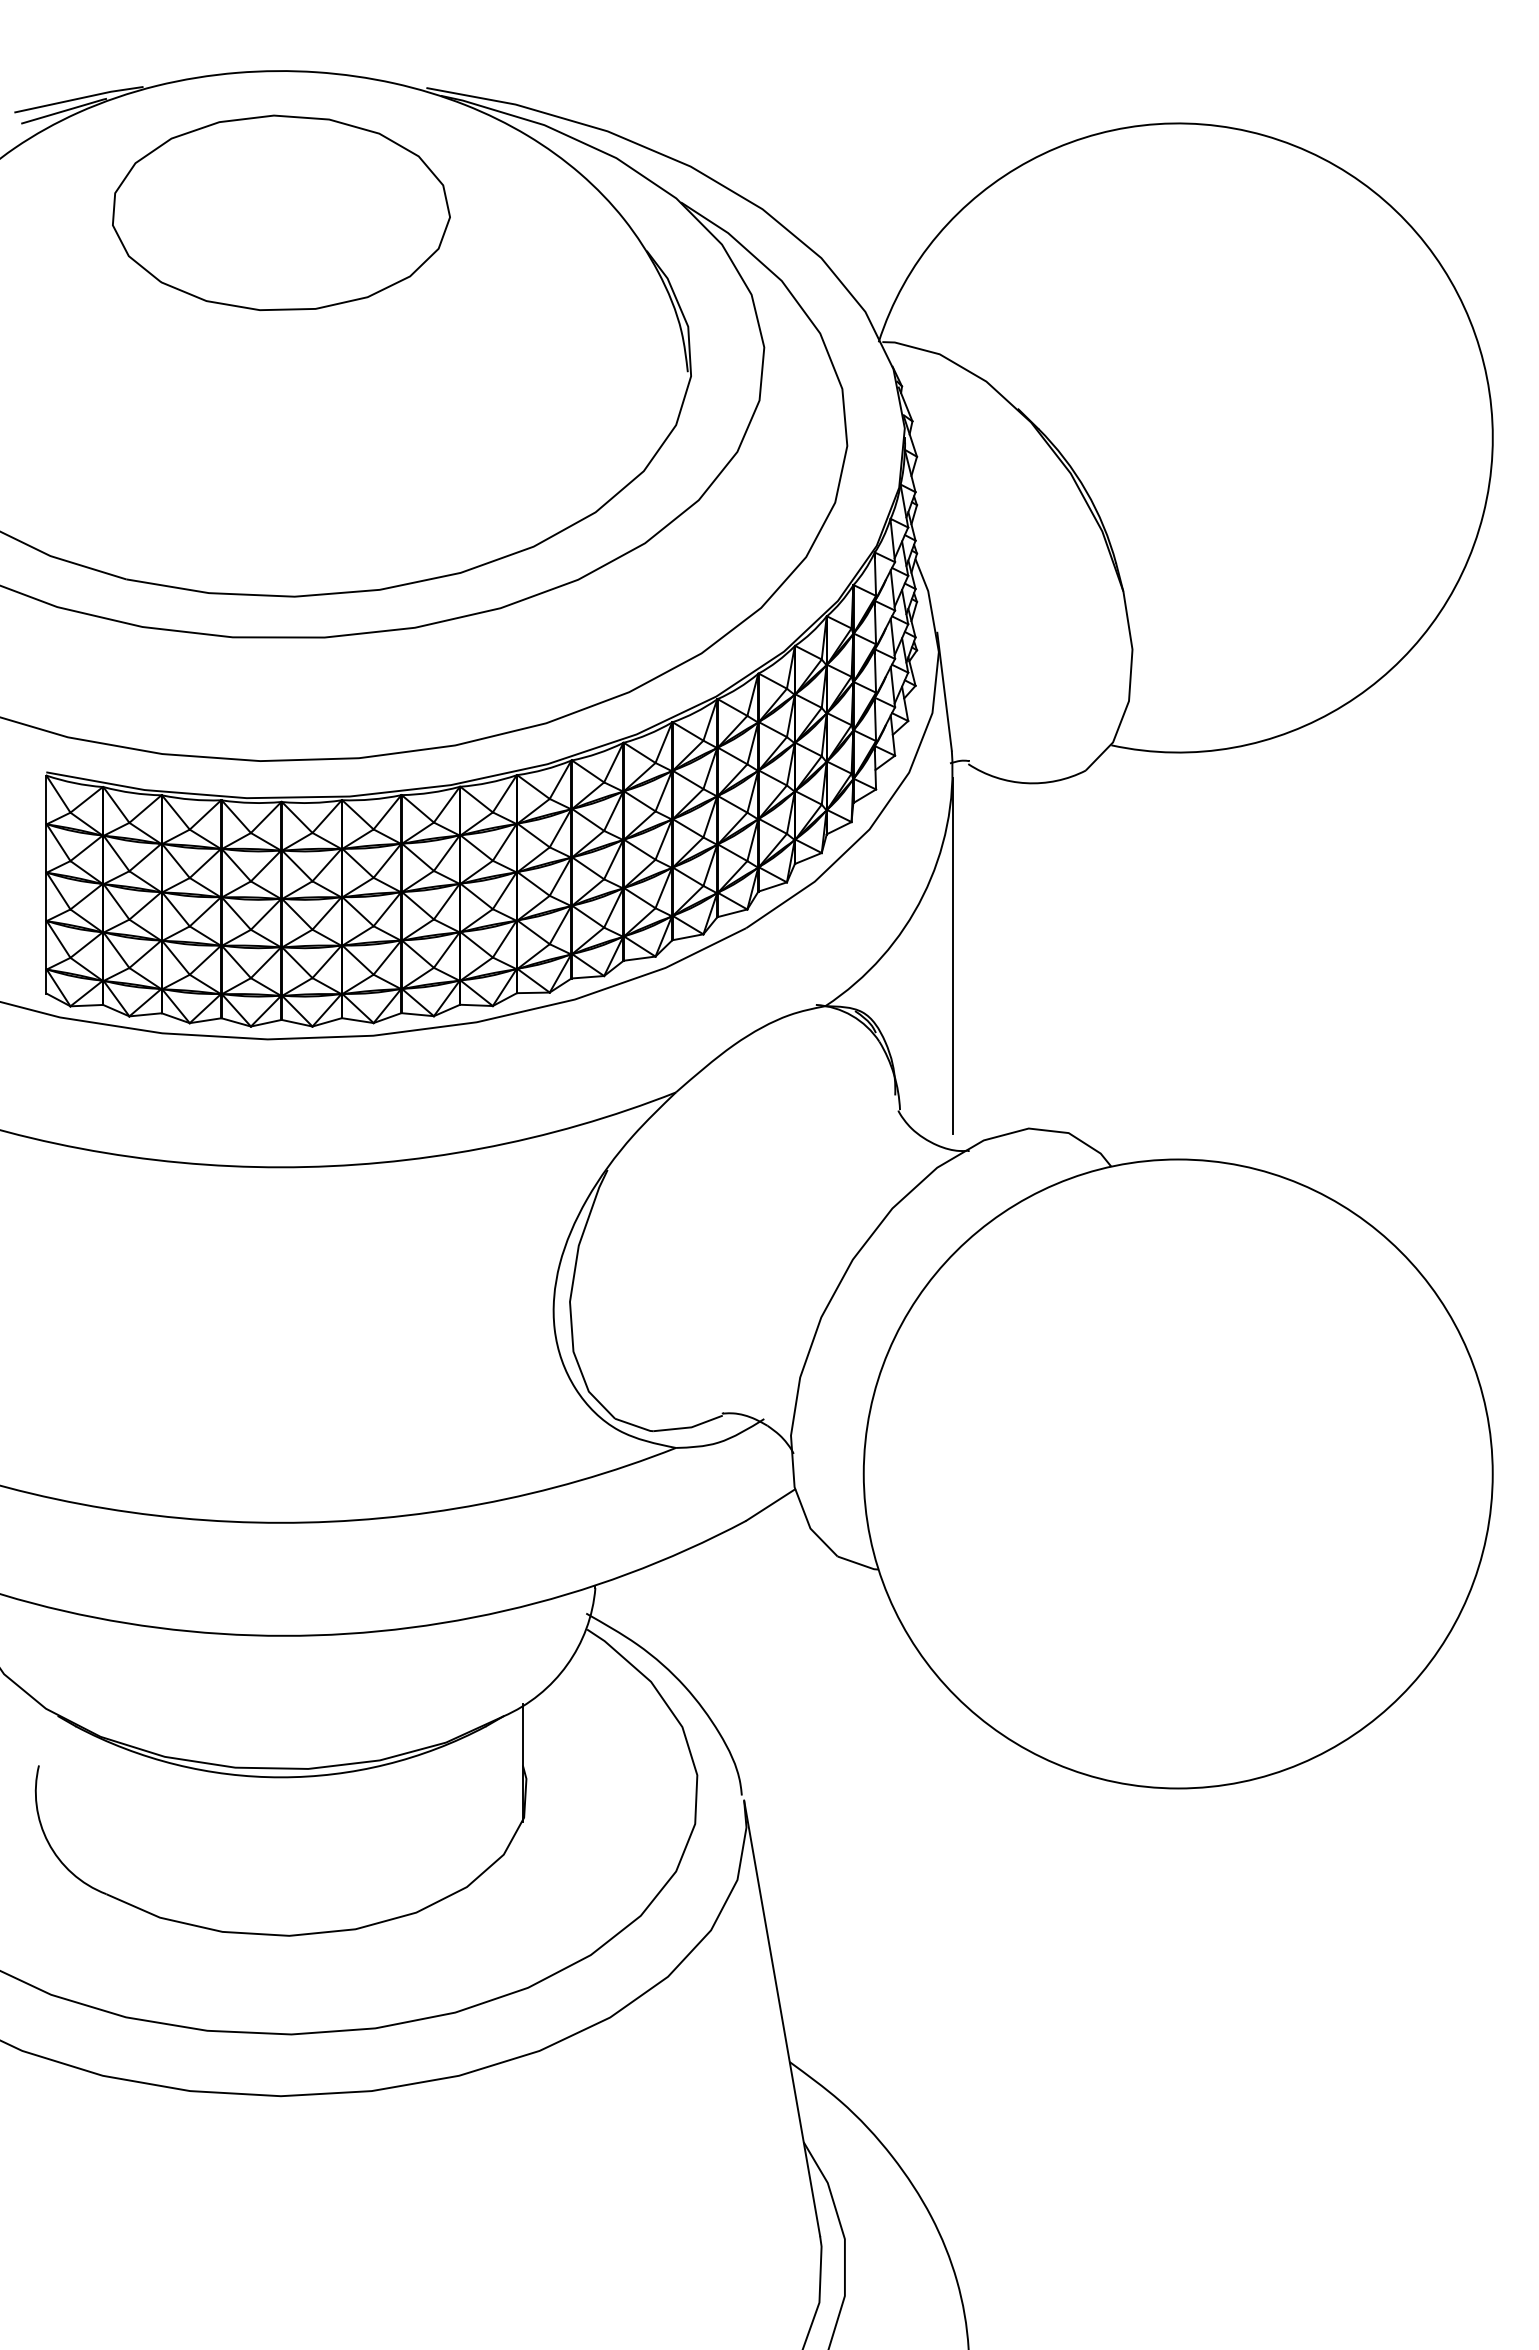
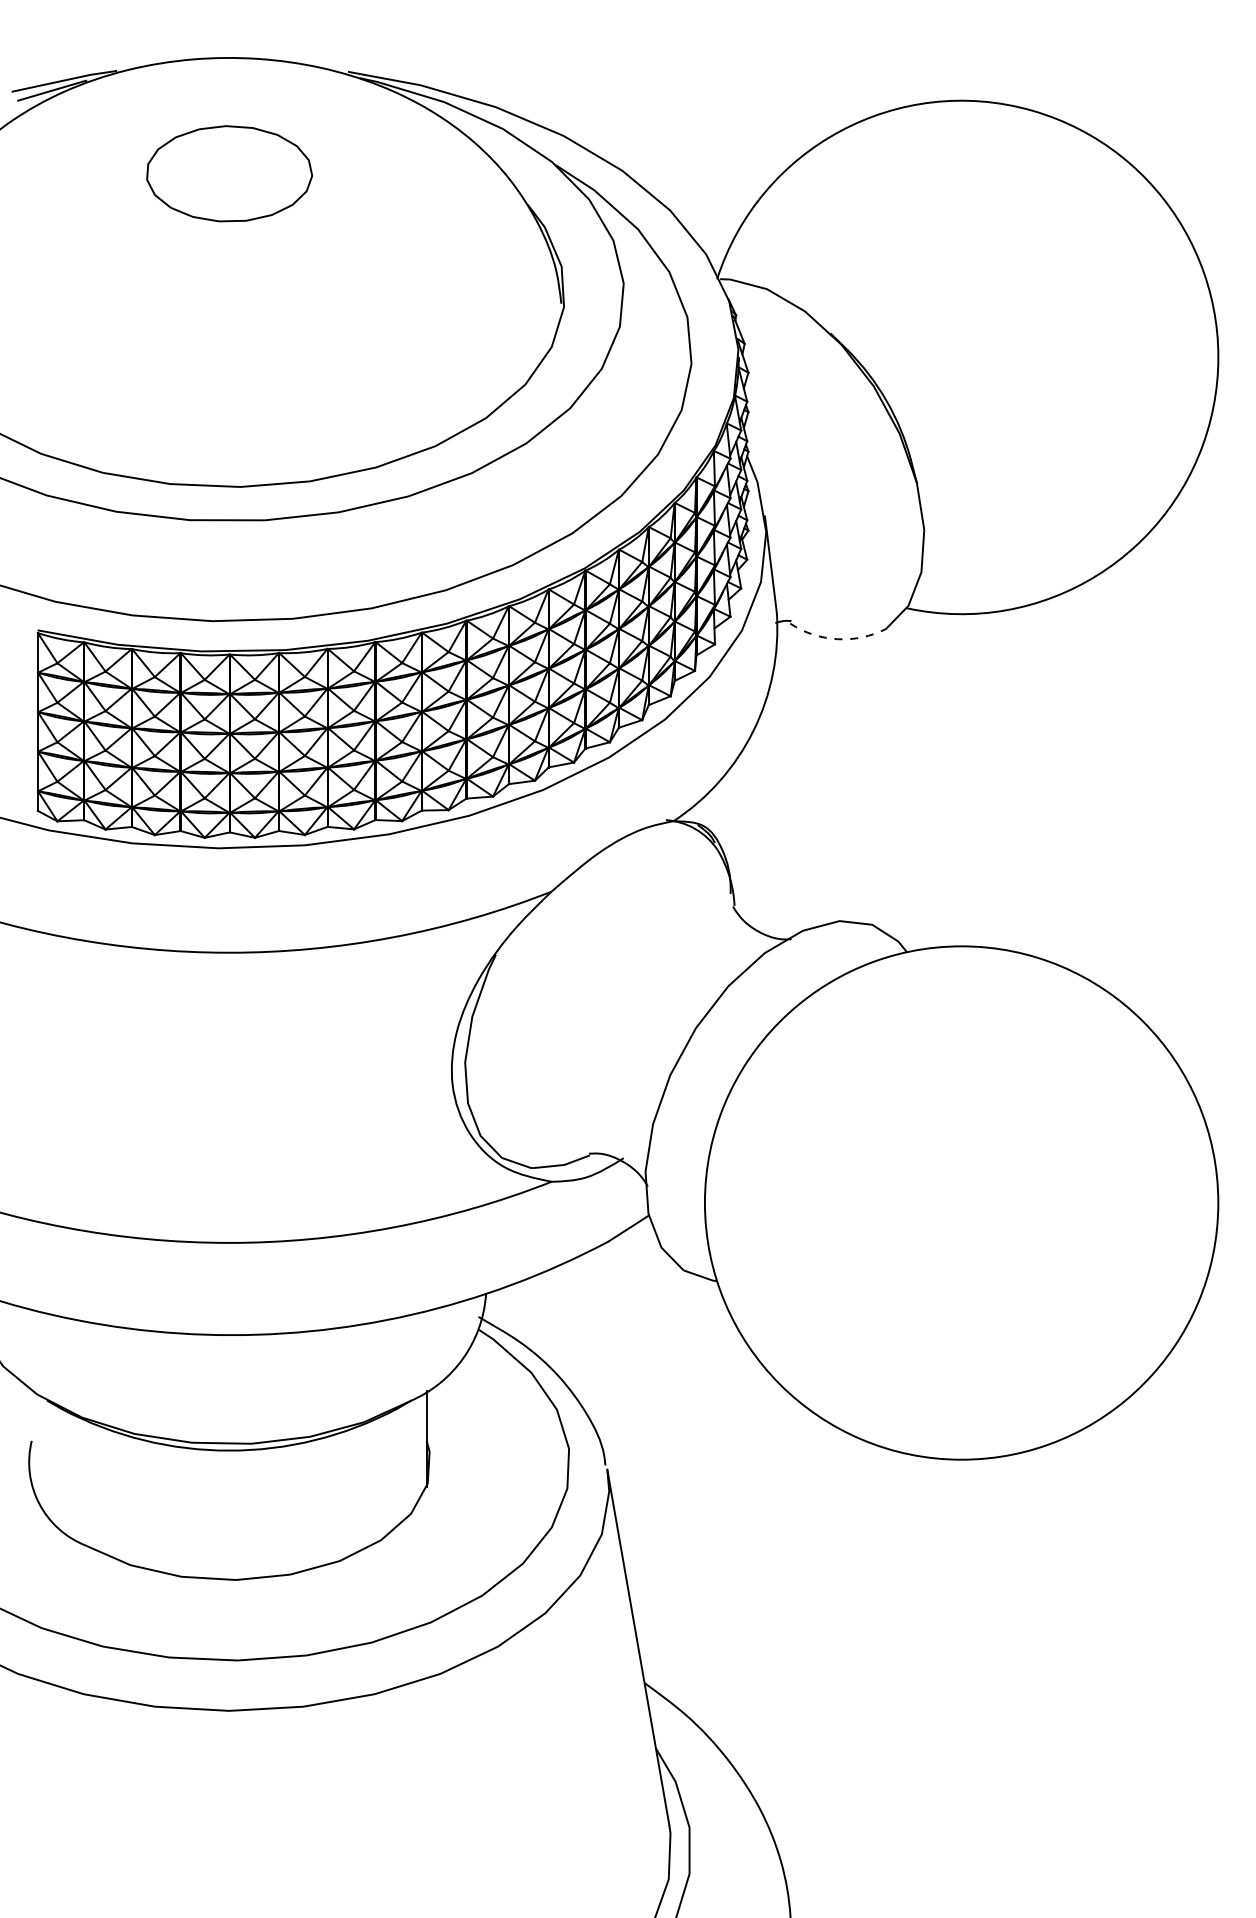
part: (281, 212) -> (229, 173), size x0.6
arc: (1026, 783) -> (837, 639), solid -> dashed
line: (953, 955) -> (778, 779), removed

